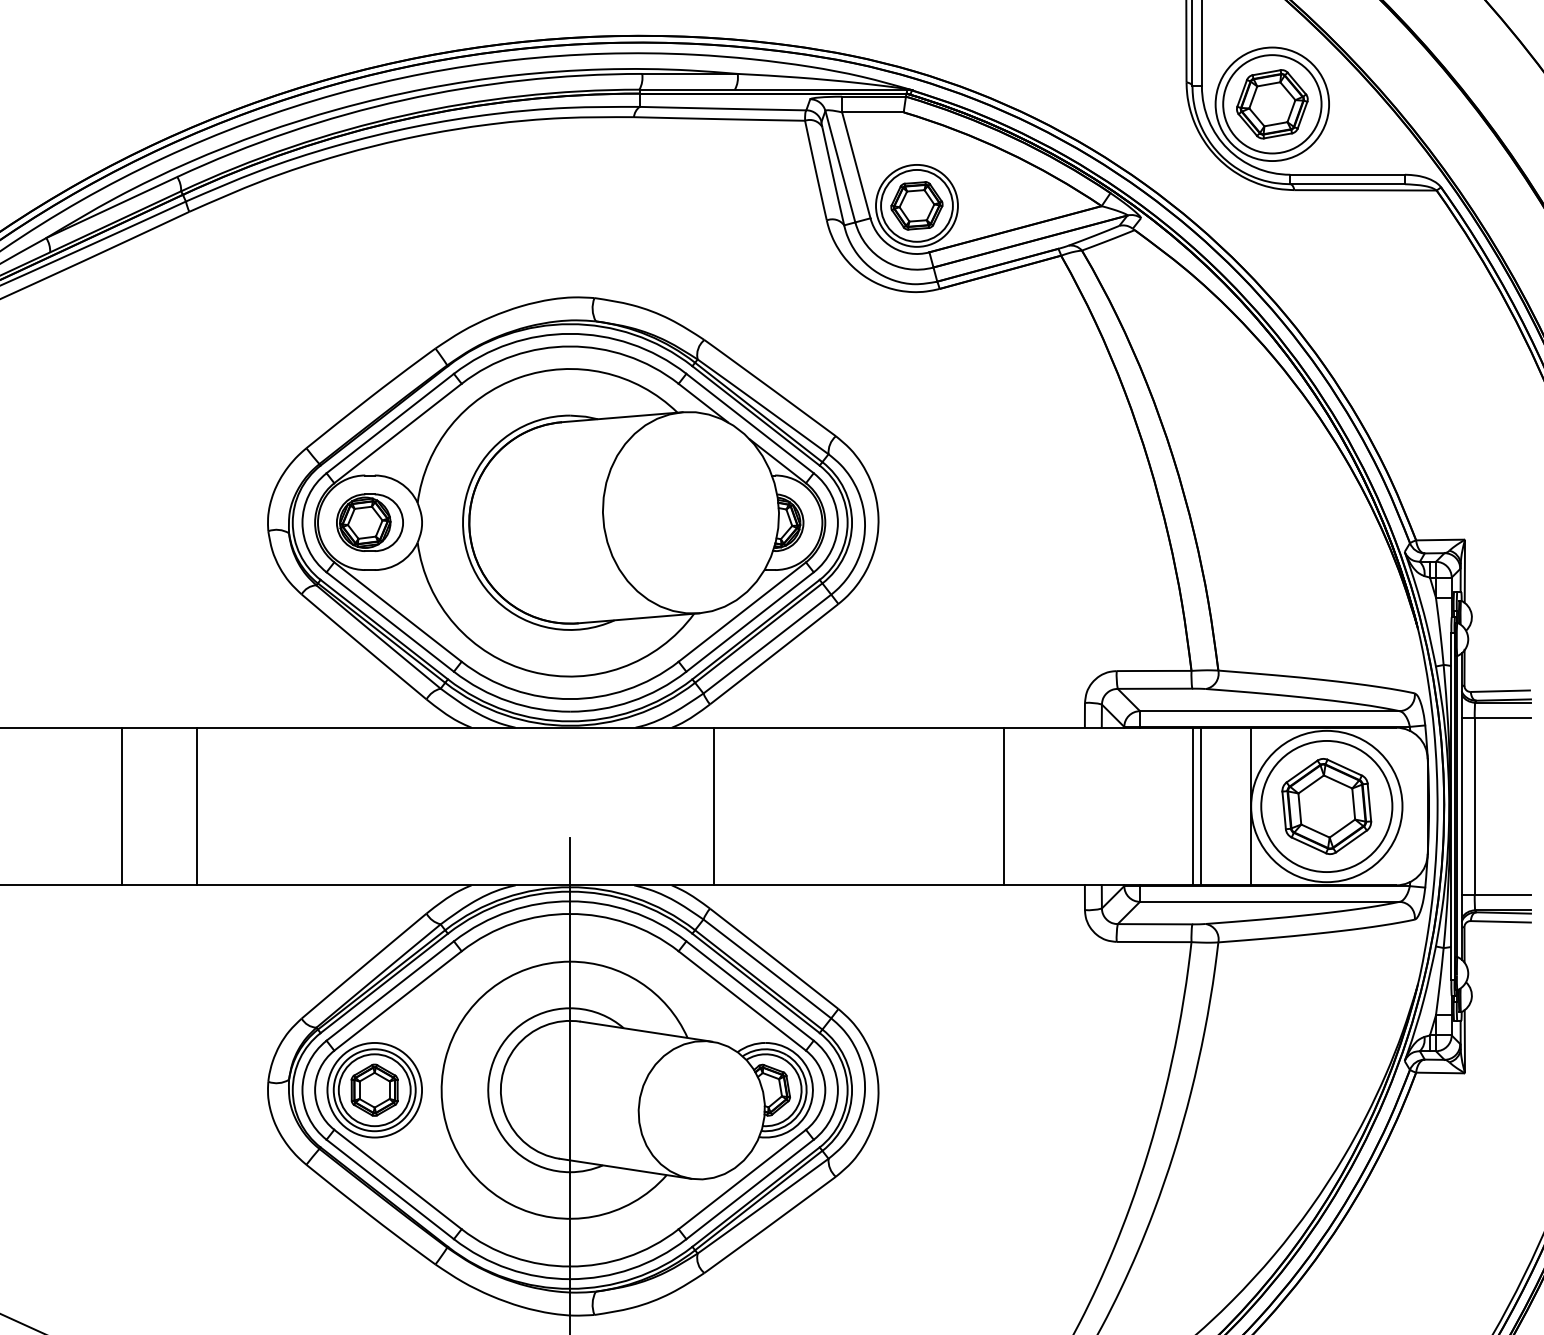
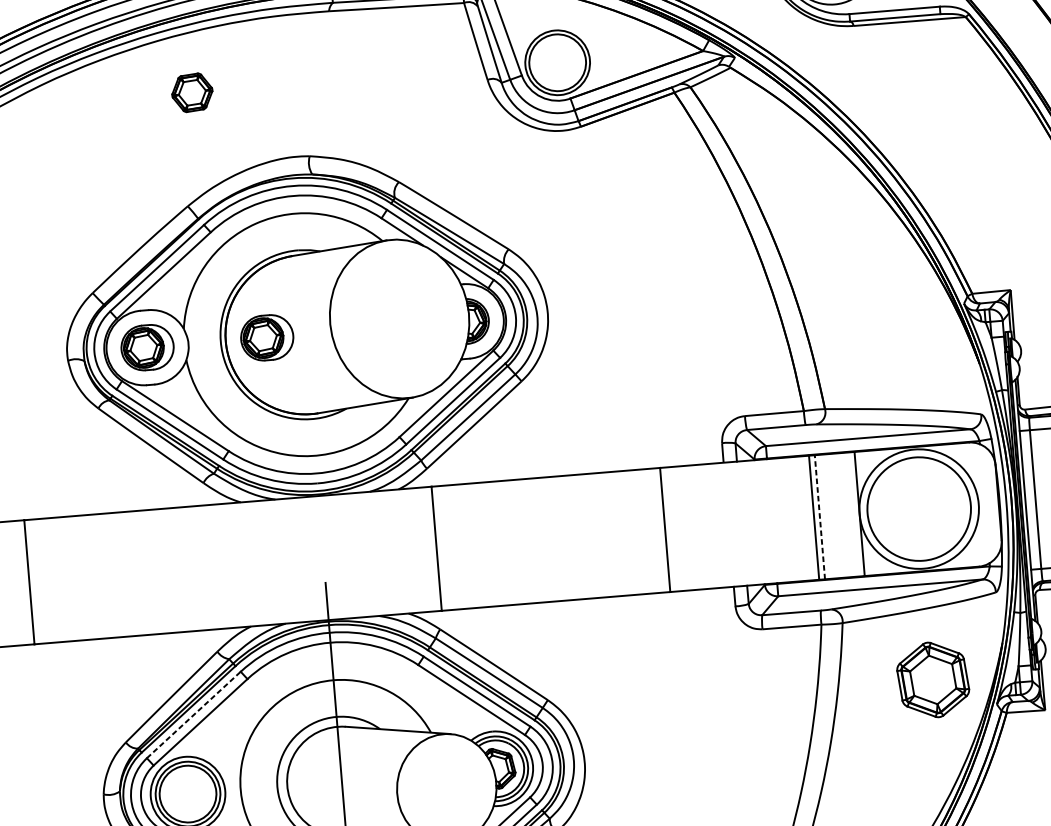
part: (916, 205) -> (191, 92), moved
part: (521, 522) -> (266, 337), added
line: (1200, 806) -> (819, 517), solid -> dashed
part: (1326, 806) -> (932, 679), moved
line: (390, 991) -> (194, 715), solid -> dashed
part: (374, 1089) -> (187, 793), removed

